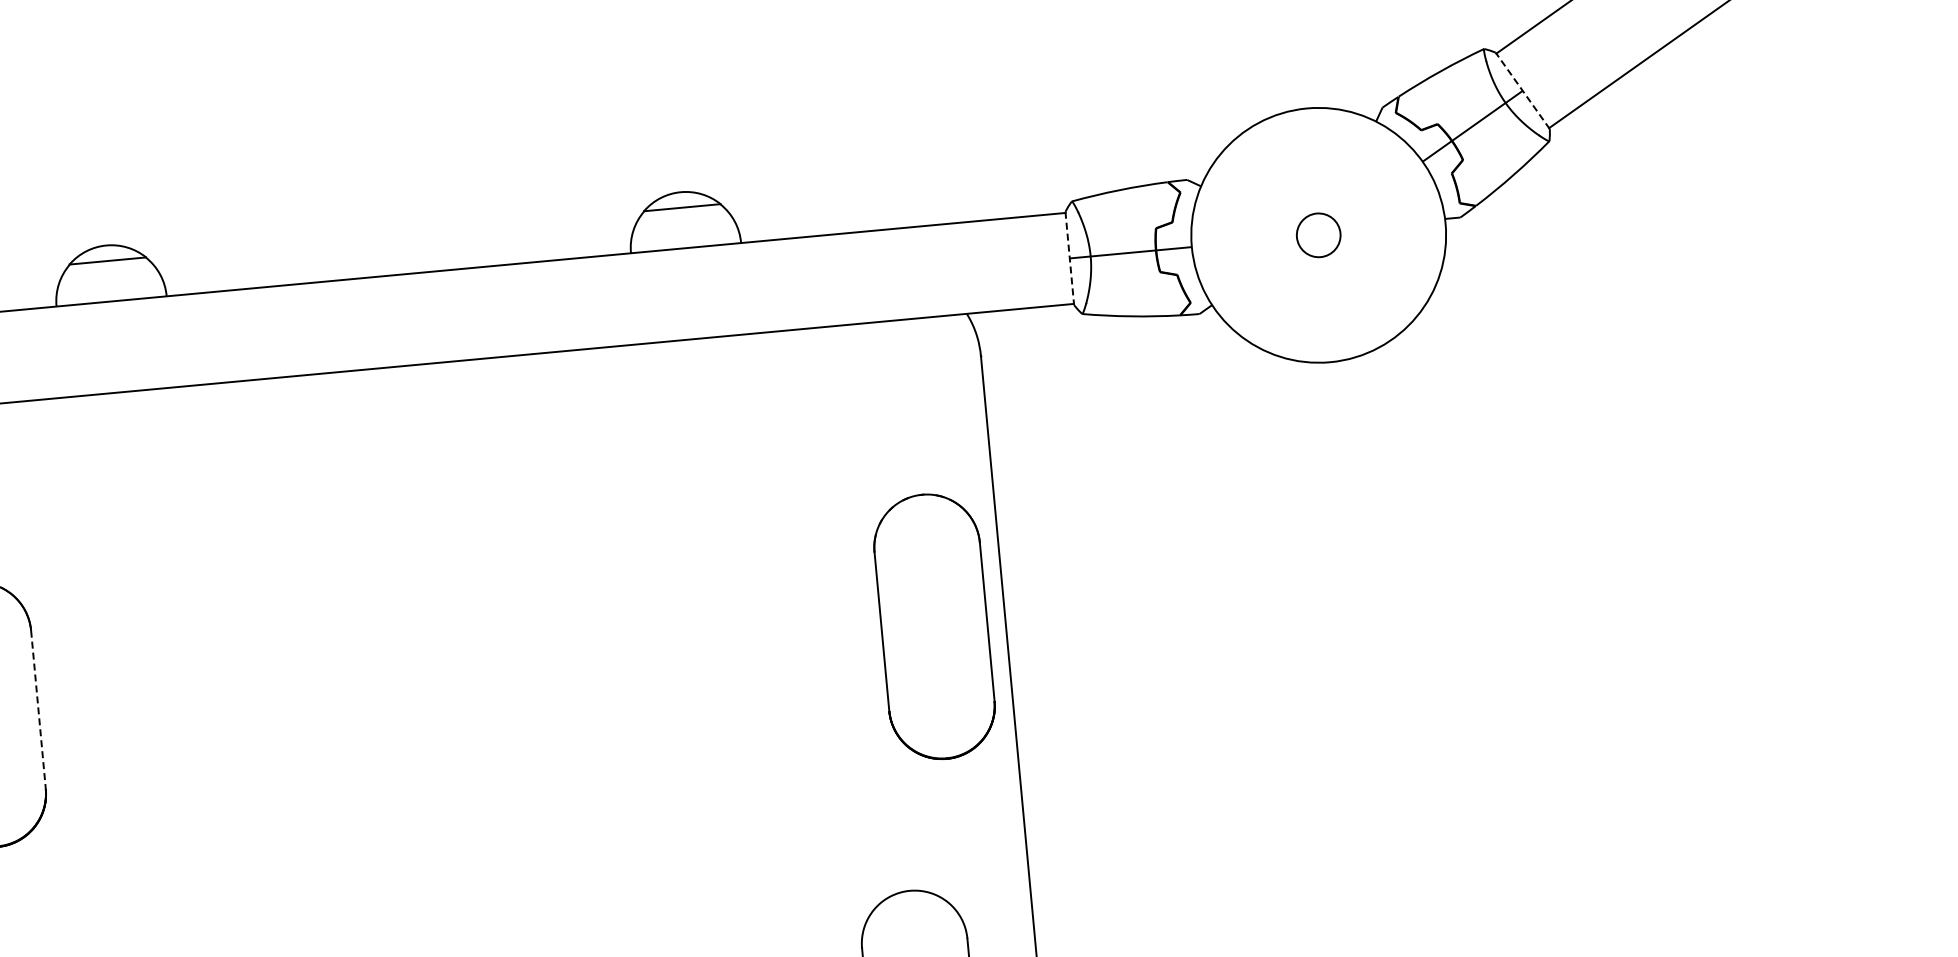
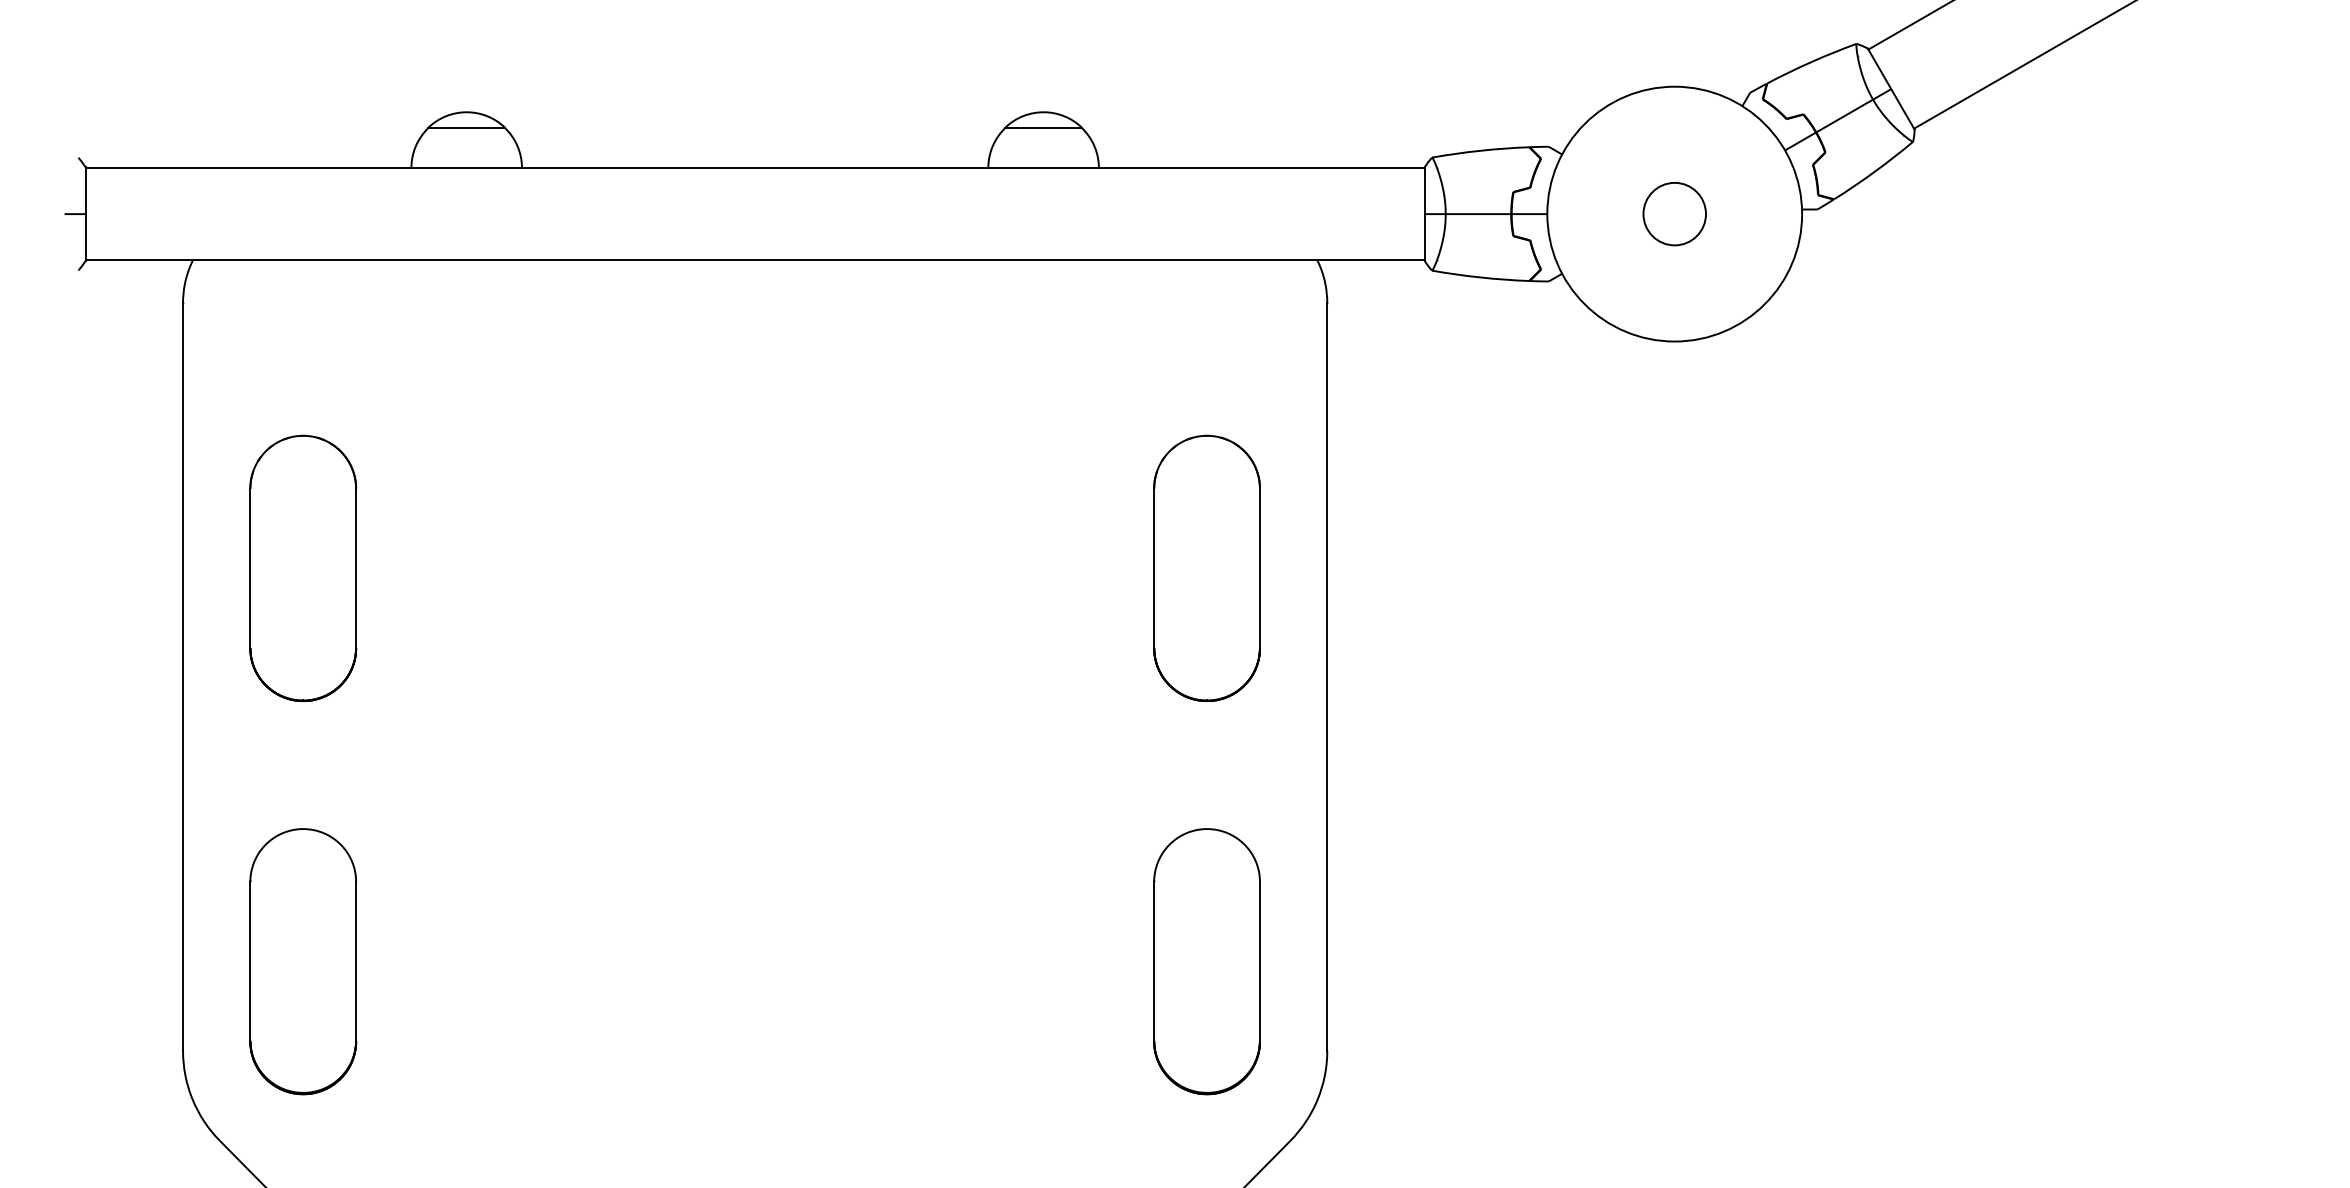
line: (1523, 91) -> (1891, 89), dashed -> solid
circle: (1318, 234) -> (1674, 213), size x1.43
line: (1069, 258) -> (1424, 214), dashed -> solid
part: (933, 625) -> (1206, 567), moved
line: (38, 709) -> (356, 568), dashed -> solid

